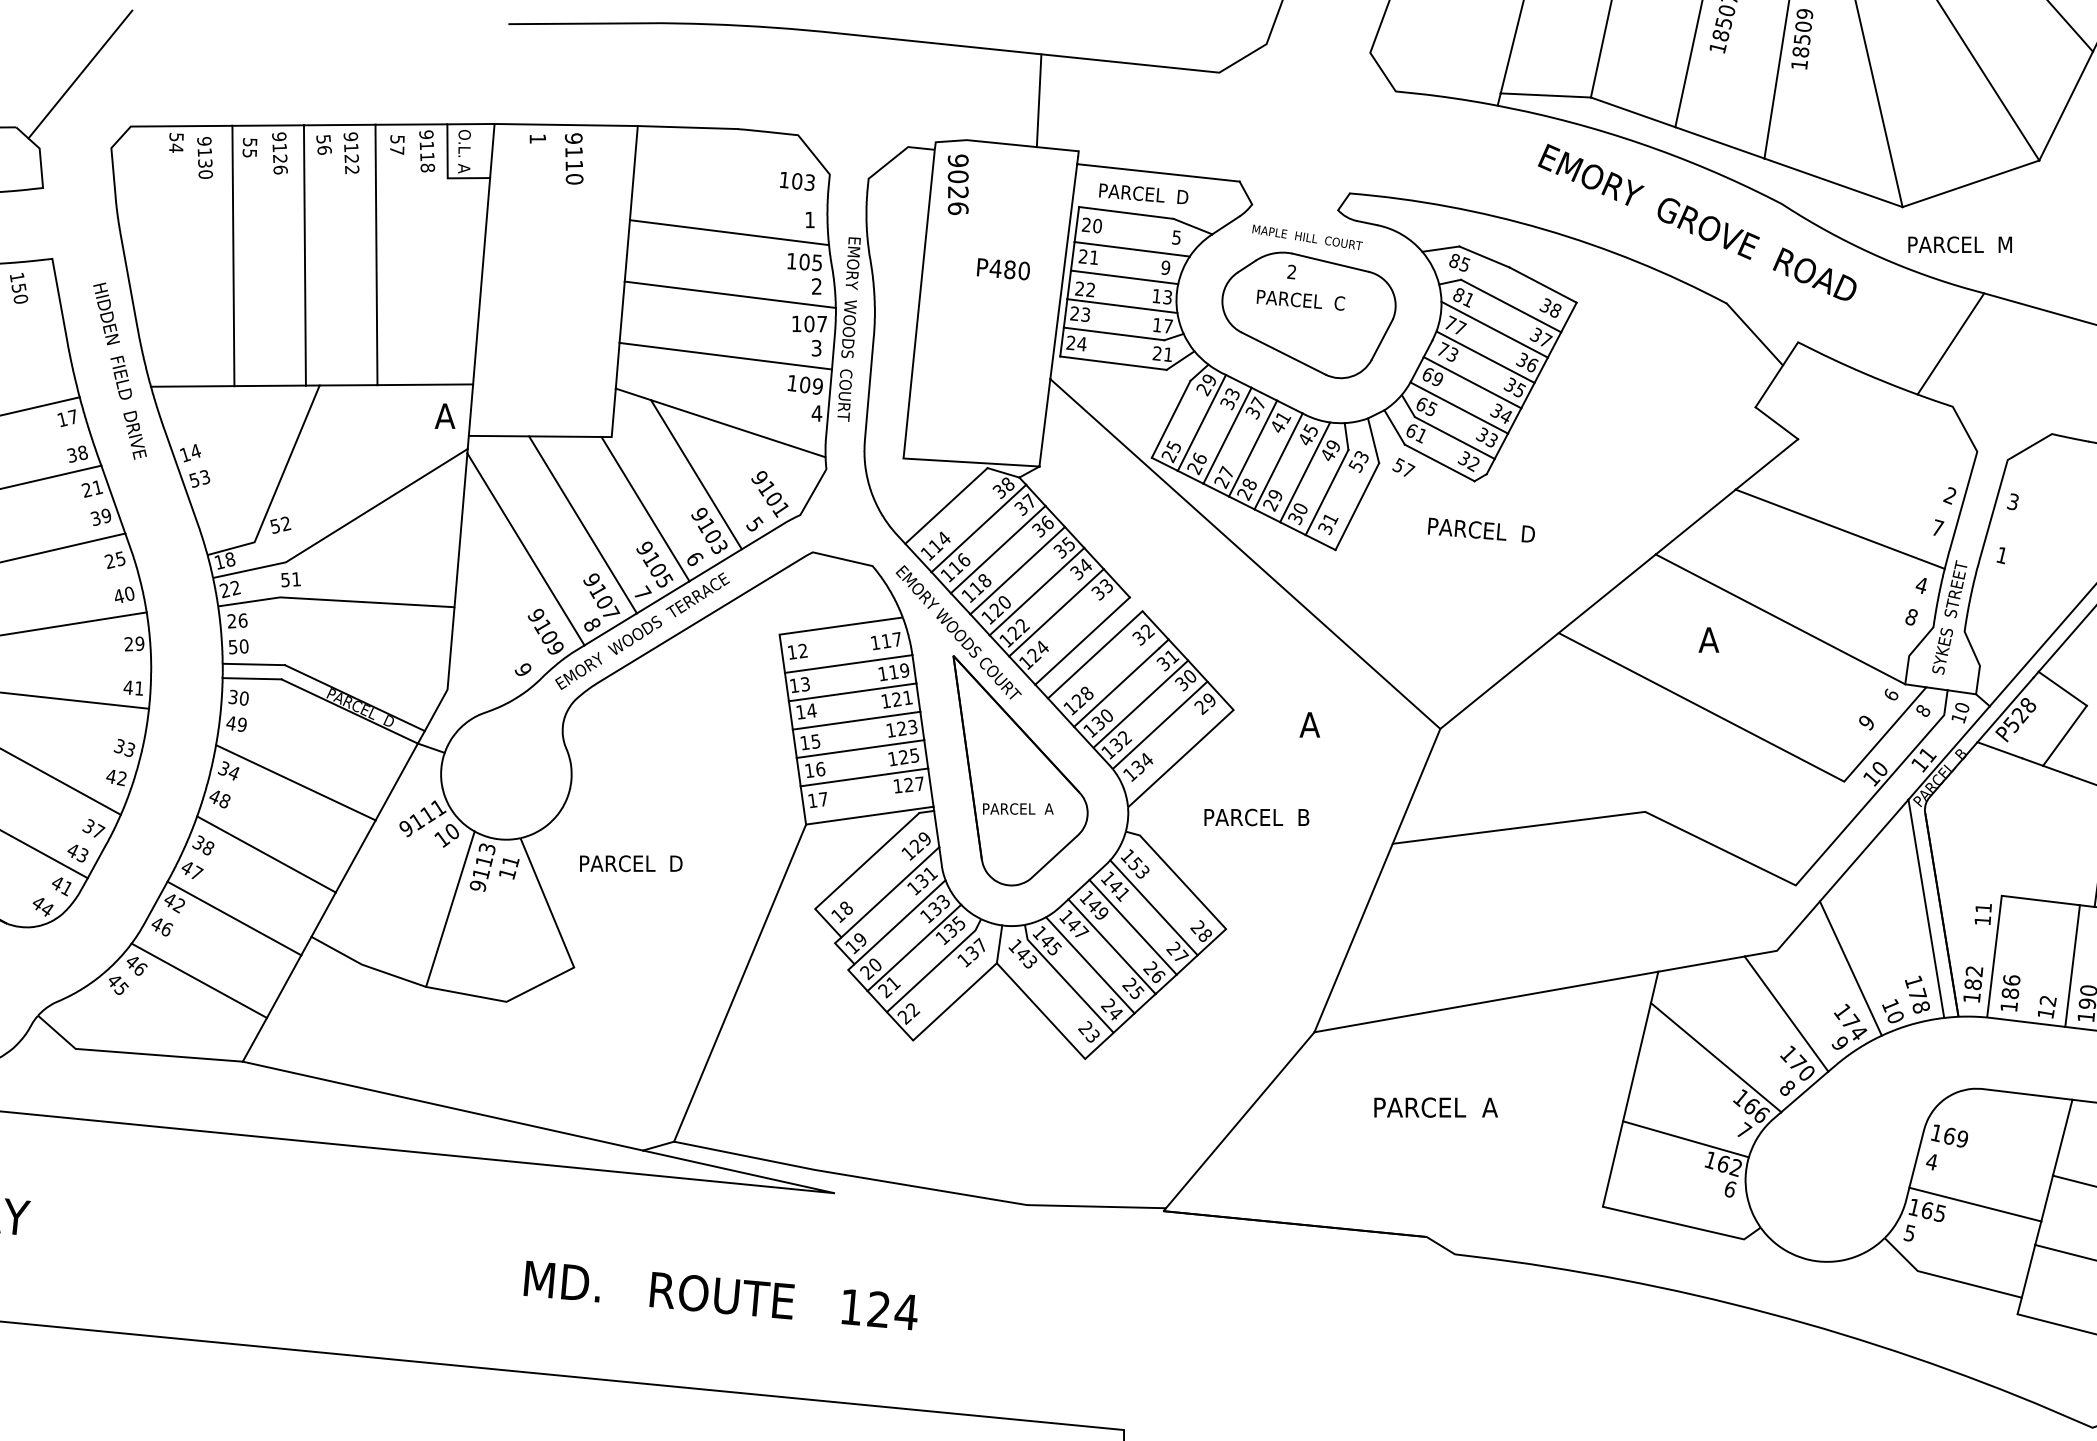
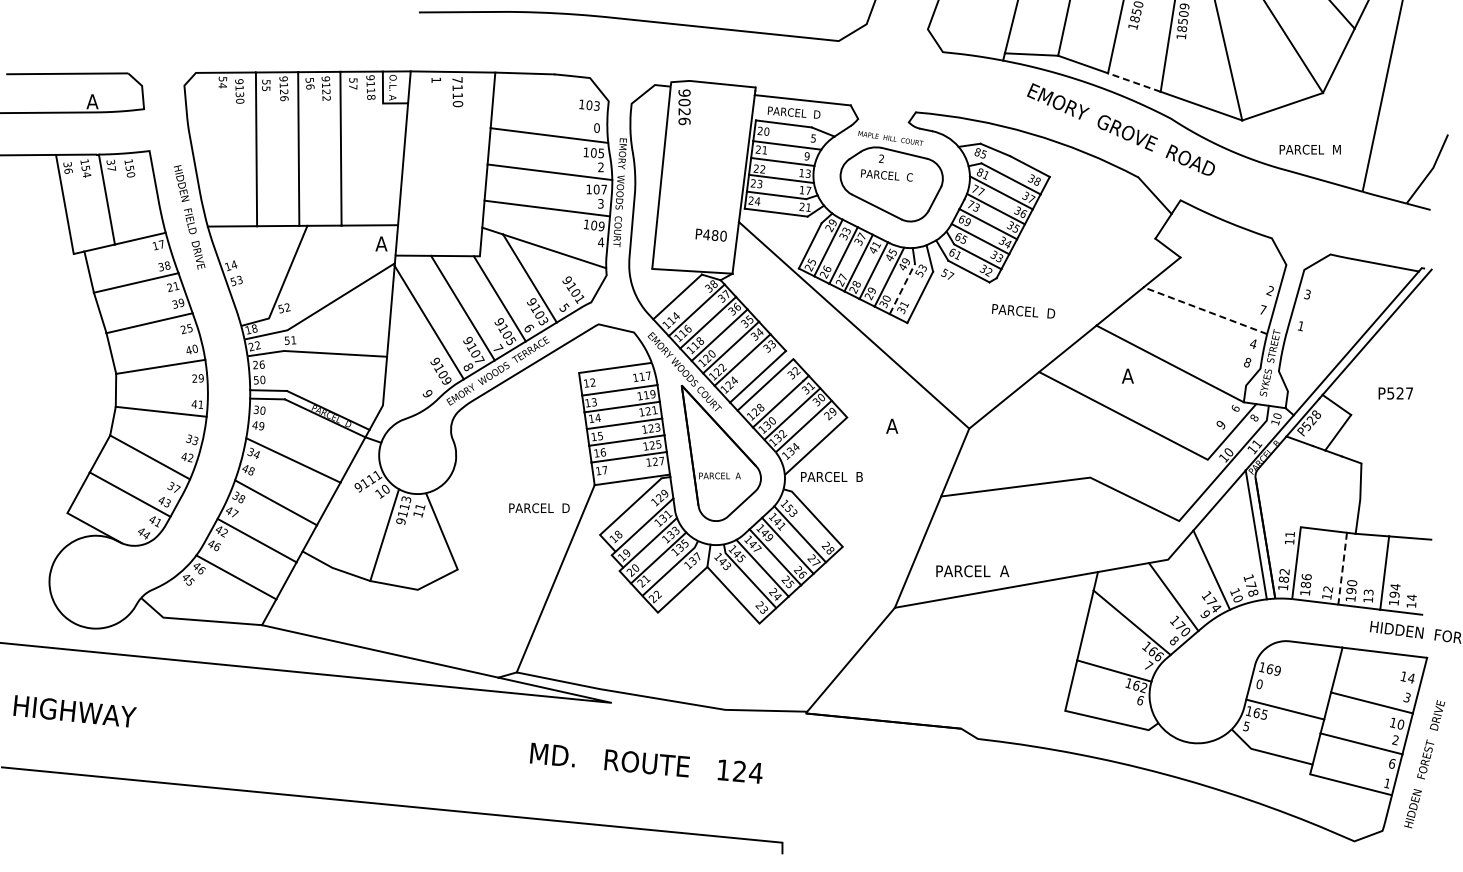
line: (79, 73) -> (165, 41), removed
line: (1037, 100) -> (731, 57), removed
text: (573, 137) -> (457, 79), 9110 -> 7110
line: (1720, 142) -> (1134, 82), solid -> dashed
text: (809, 218) -> (596, 127), 1 -> 0
text: (1958, 244) -> (1309, 149), moved
text: (1002, 268) -> (710, 234), moved
line: (1950, 344) -> (1270, 201), removed
line: (1327, 491) -> (902, 288), solid -> dashed
line: (1838, 528) -> (1204, 310), solid -> dashed
text: (1481, 530) -> (1023, 311), moved
text: (1256, 816) -> (831, 476), moved
text: (631, 864) -> (539, 508), moved
line: (2072, 967) -> (1342, 569), solid -> dashed
text: (1435, 1107) -> (972, 571), moved
text: (1931, 1162) -> (1259, 684), 4 -> 0
text: (721, 1294) -> (646, 762), moved

